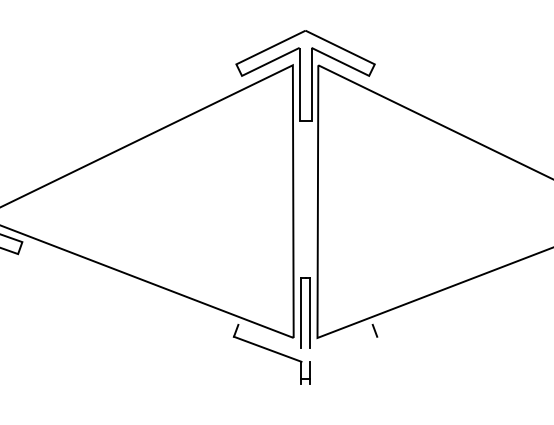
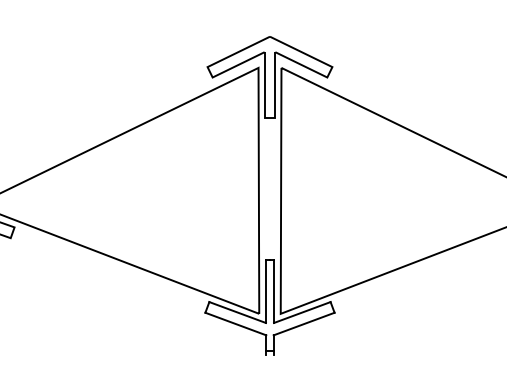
line: (269, 336) -> (237, 312), added
line: (341, 336) -> (302, 312), added
line: (342, 348) -> (303, 323), added

